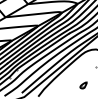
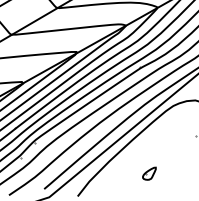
part: (83, 85) -> (149, 173), moved

